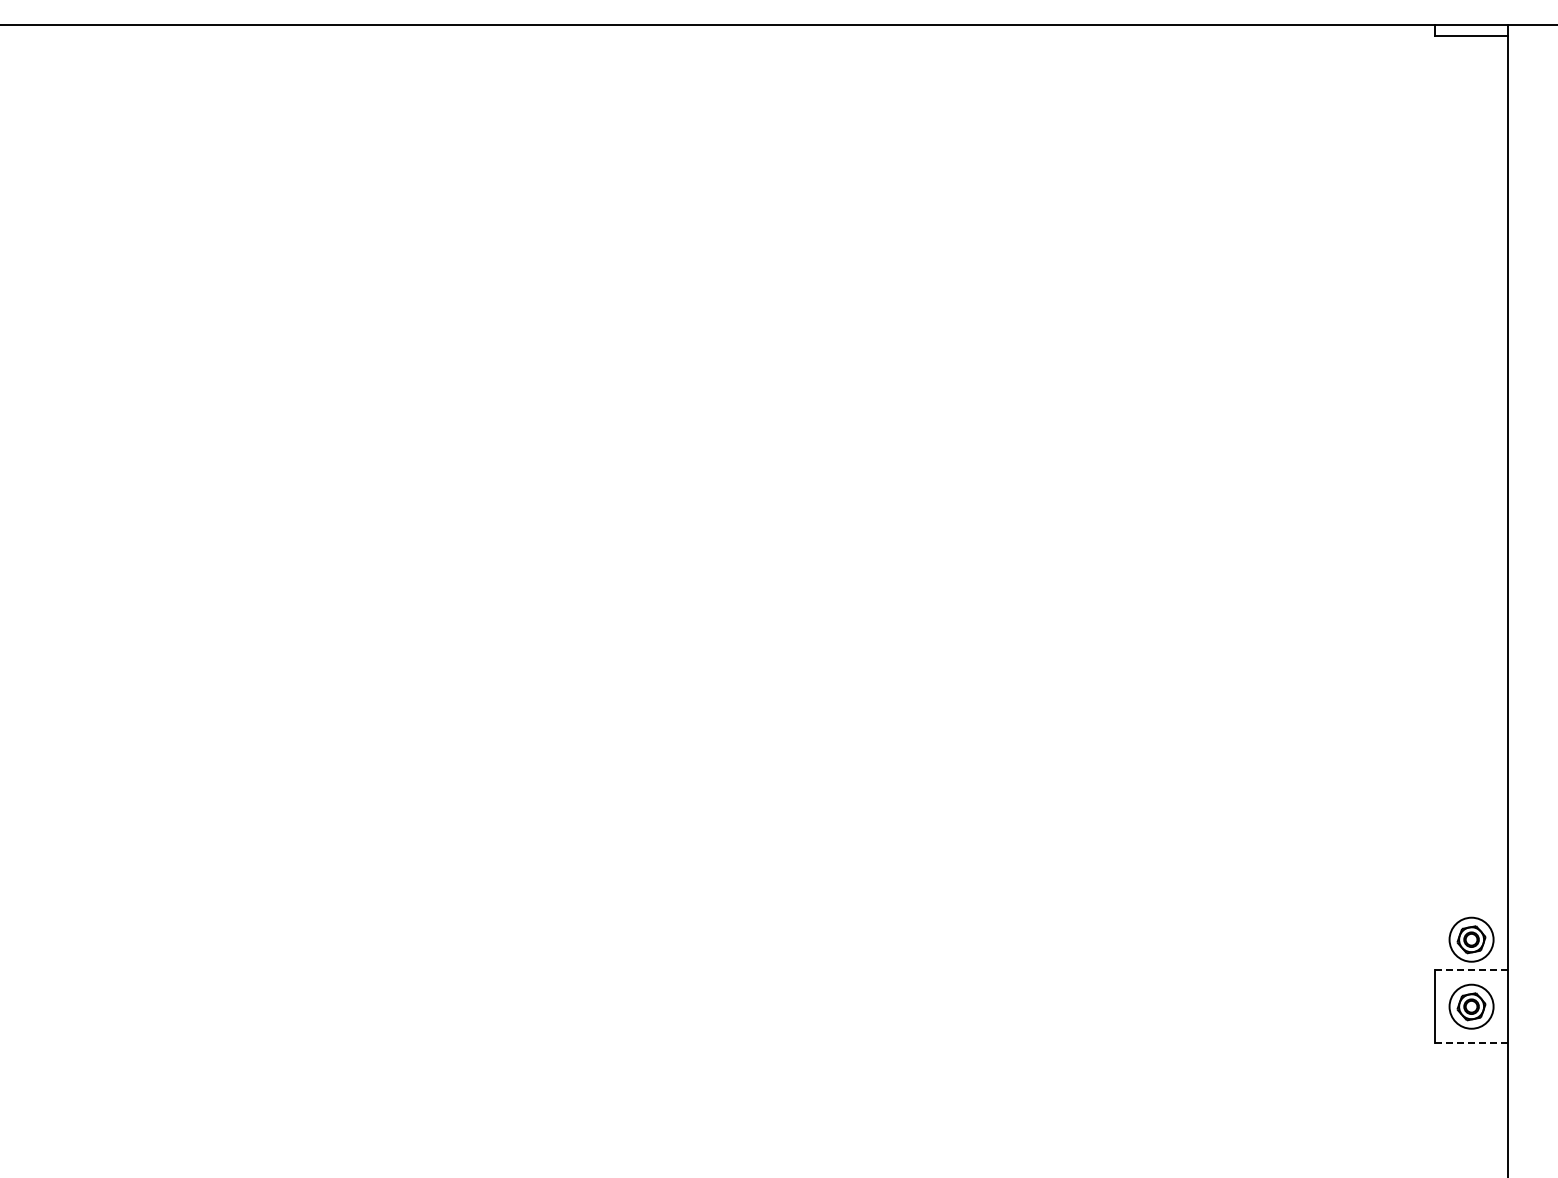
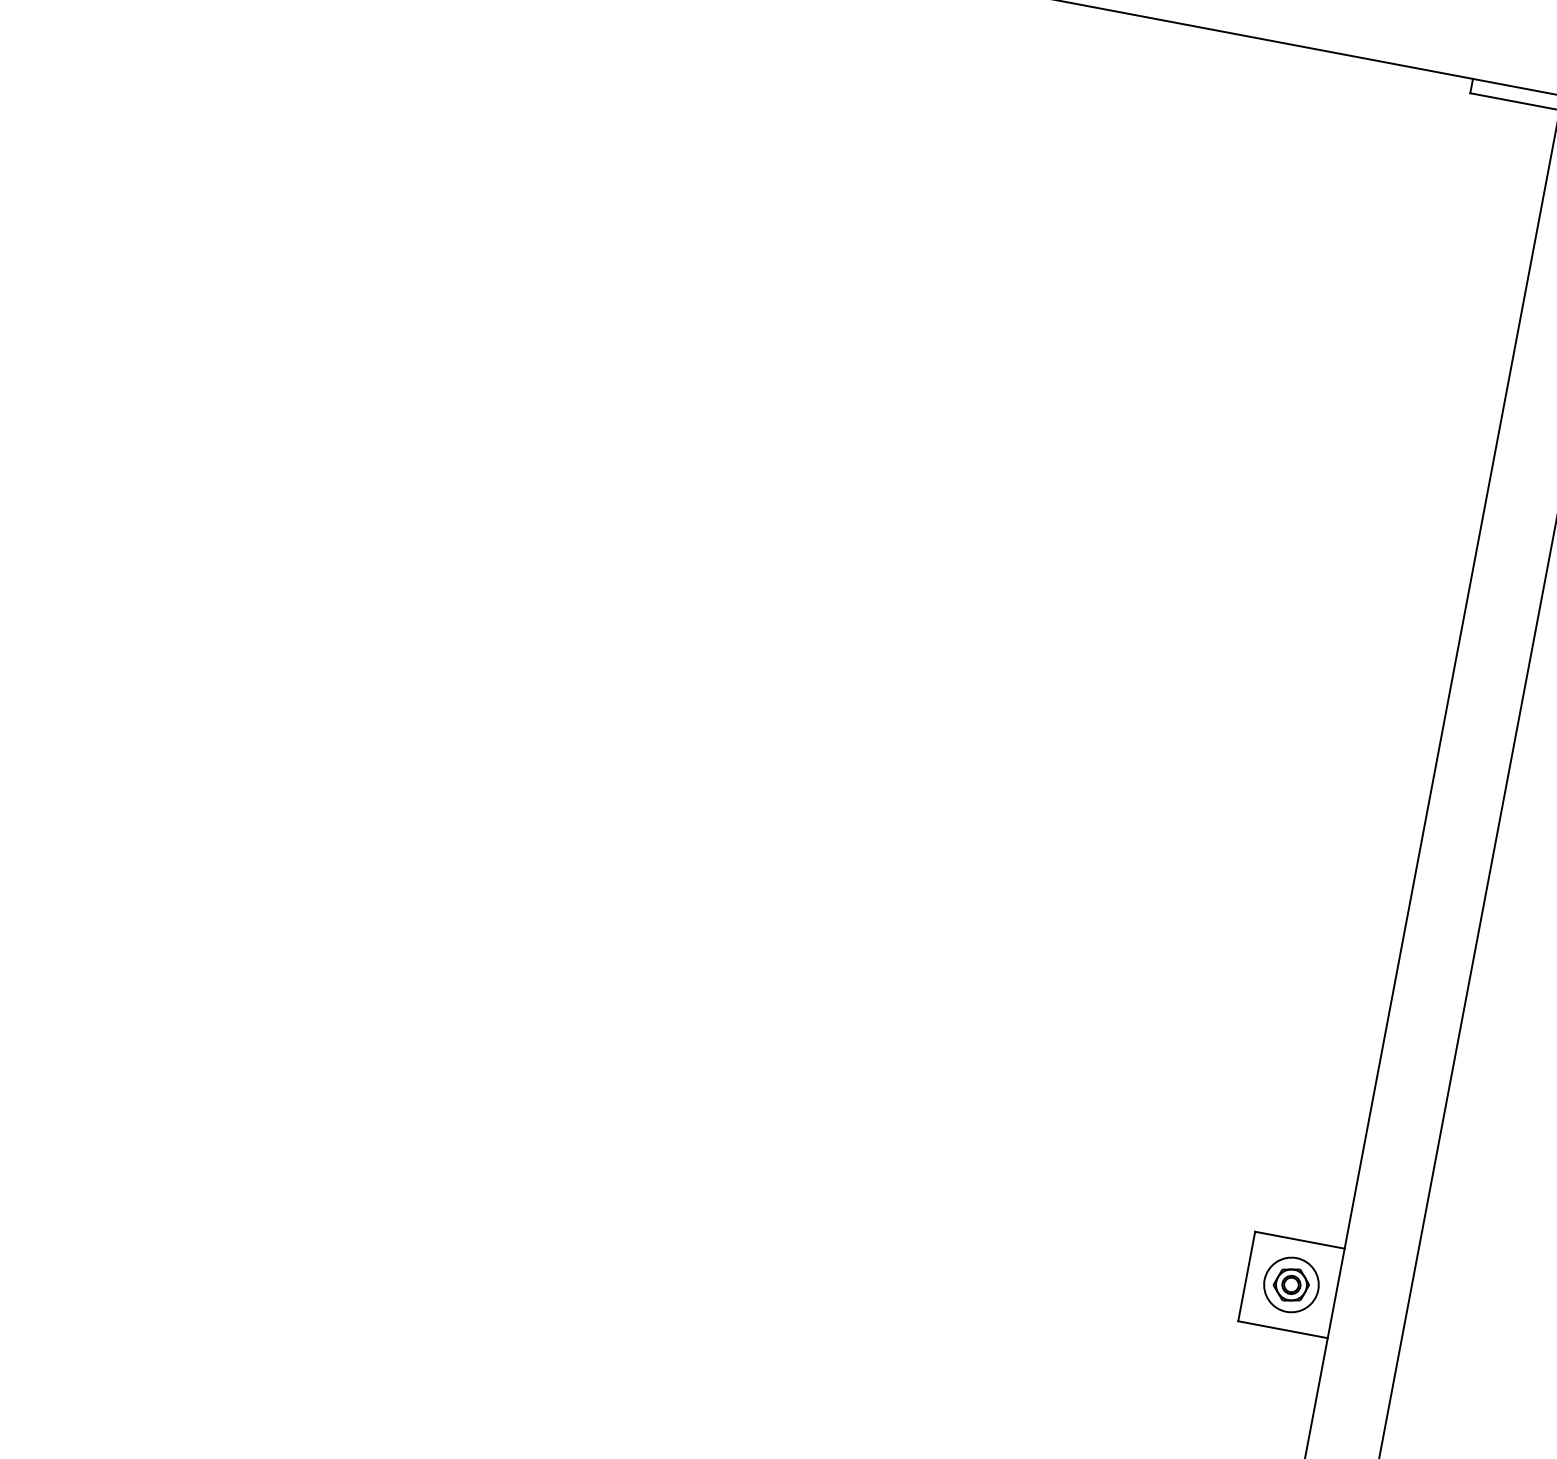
part: (1471, 939) -> (1306, 1202), removed
line: (1471, 970) -> (1299, 1240), dashed -> solid
line: (1471, 1043) -> (1282, 1329), dashed -> solid

